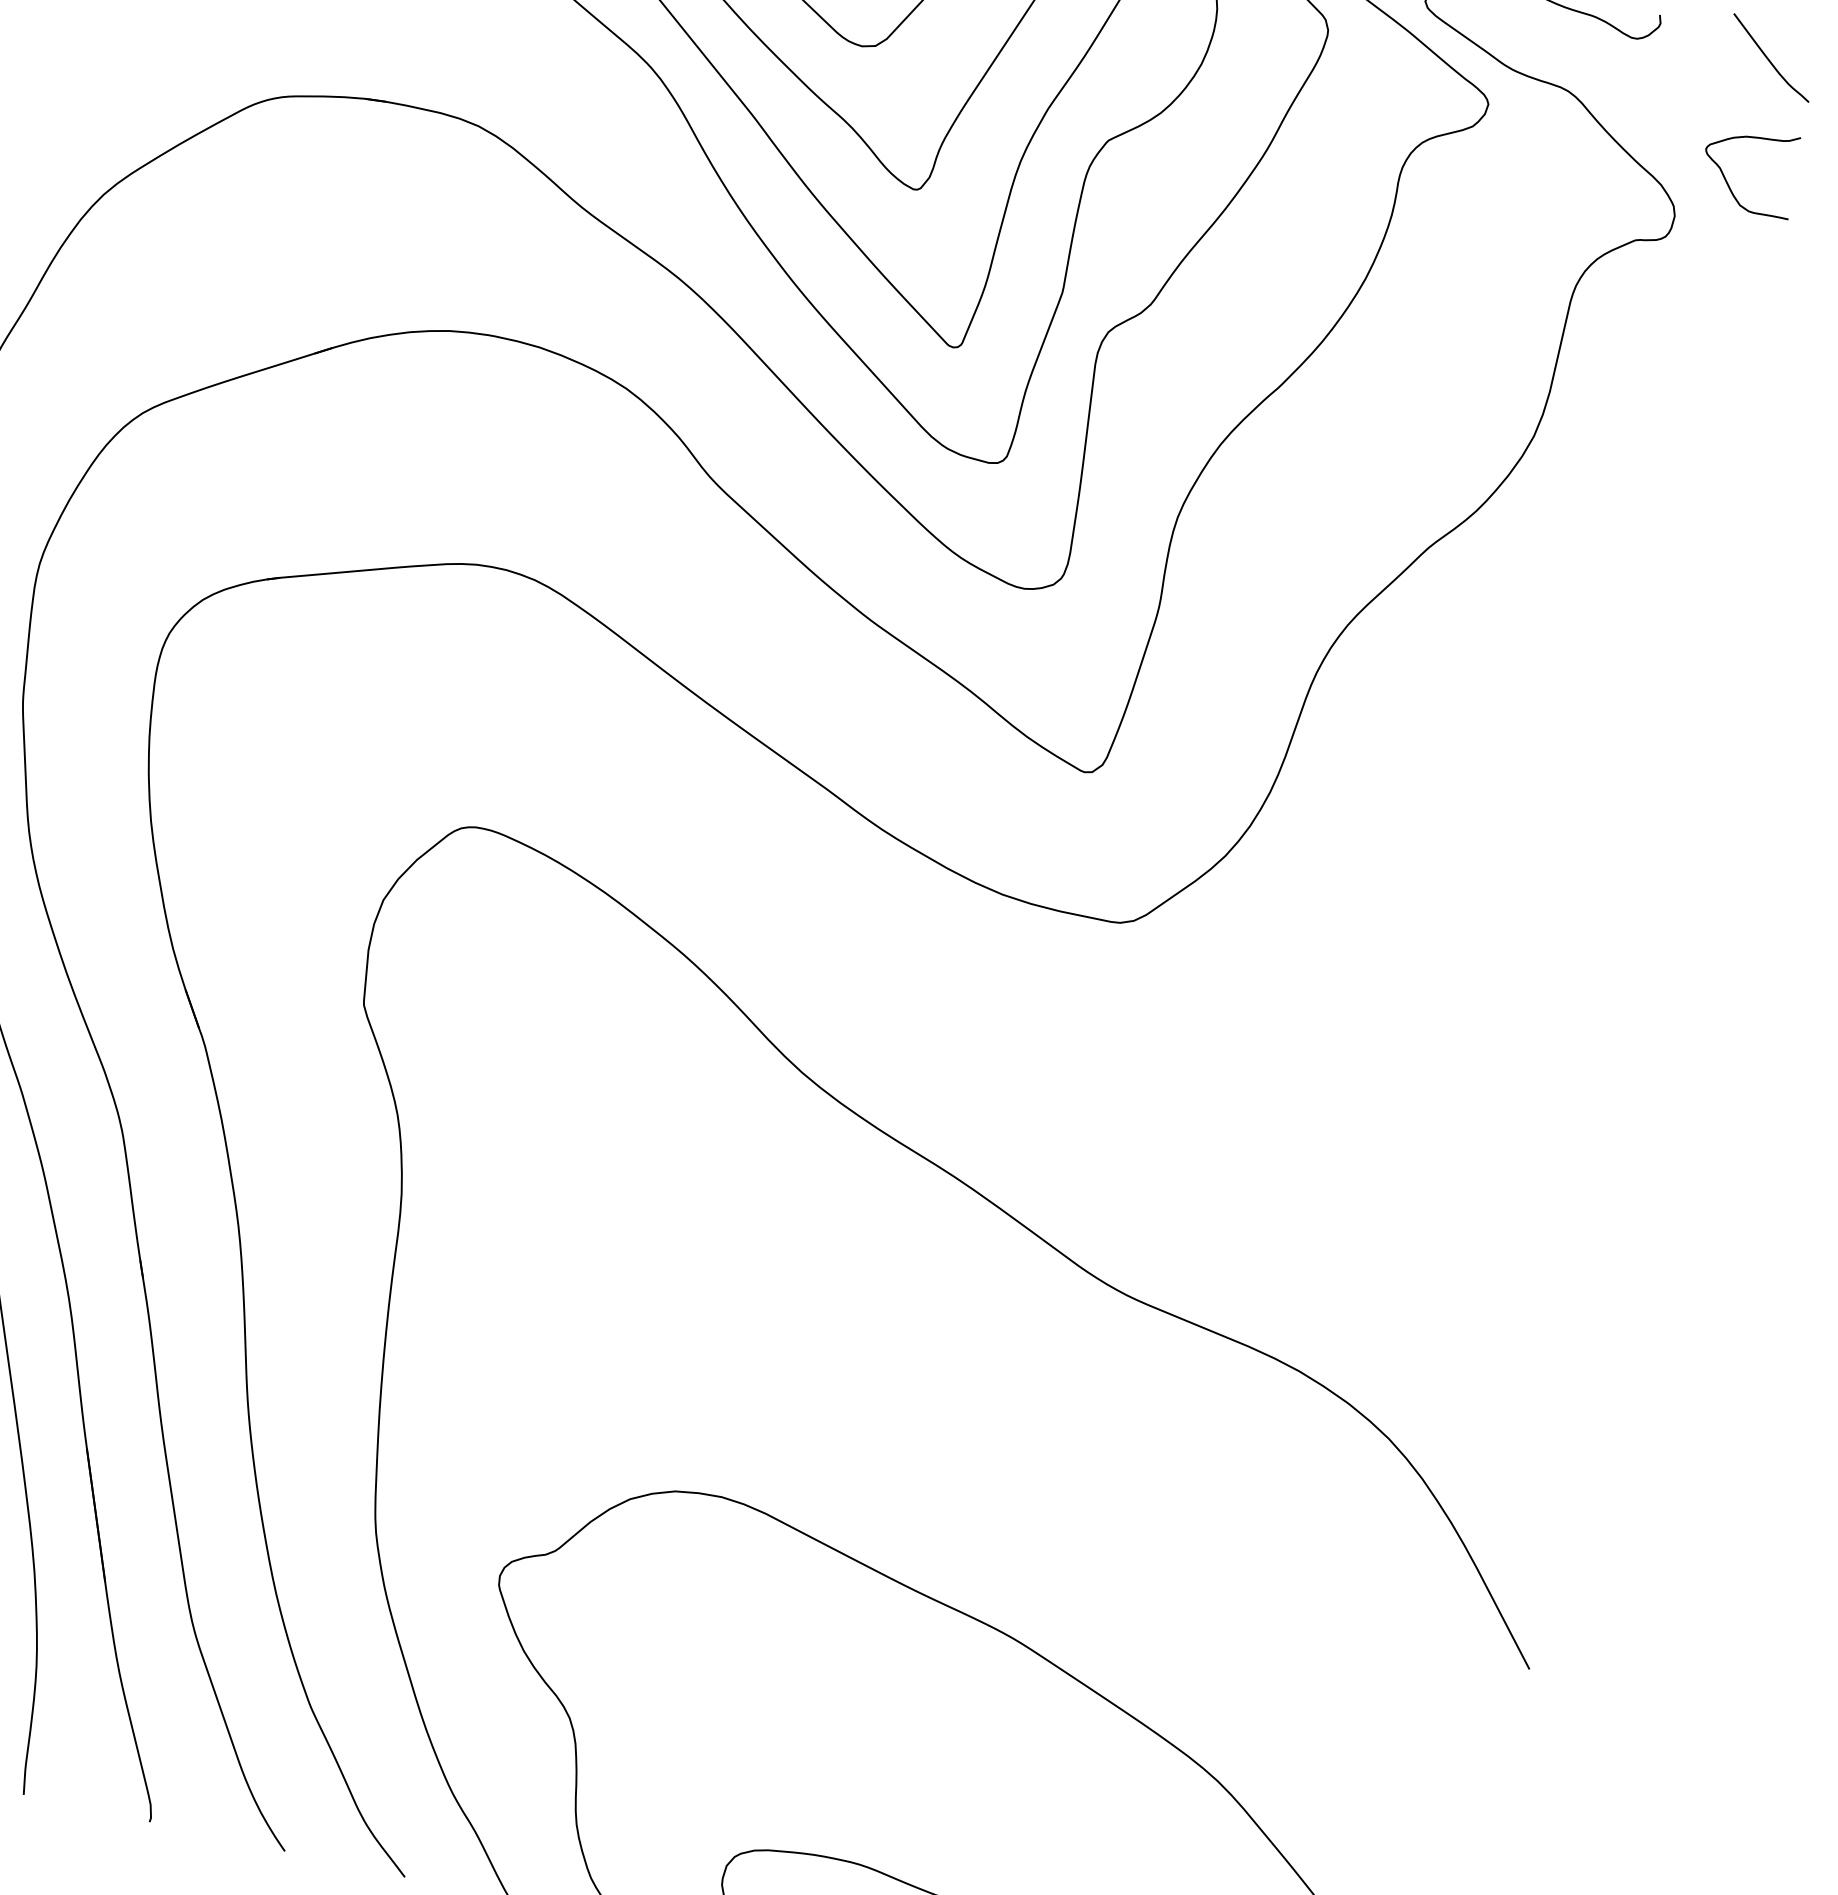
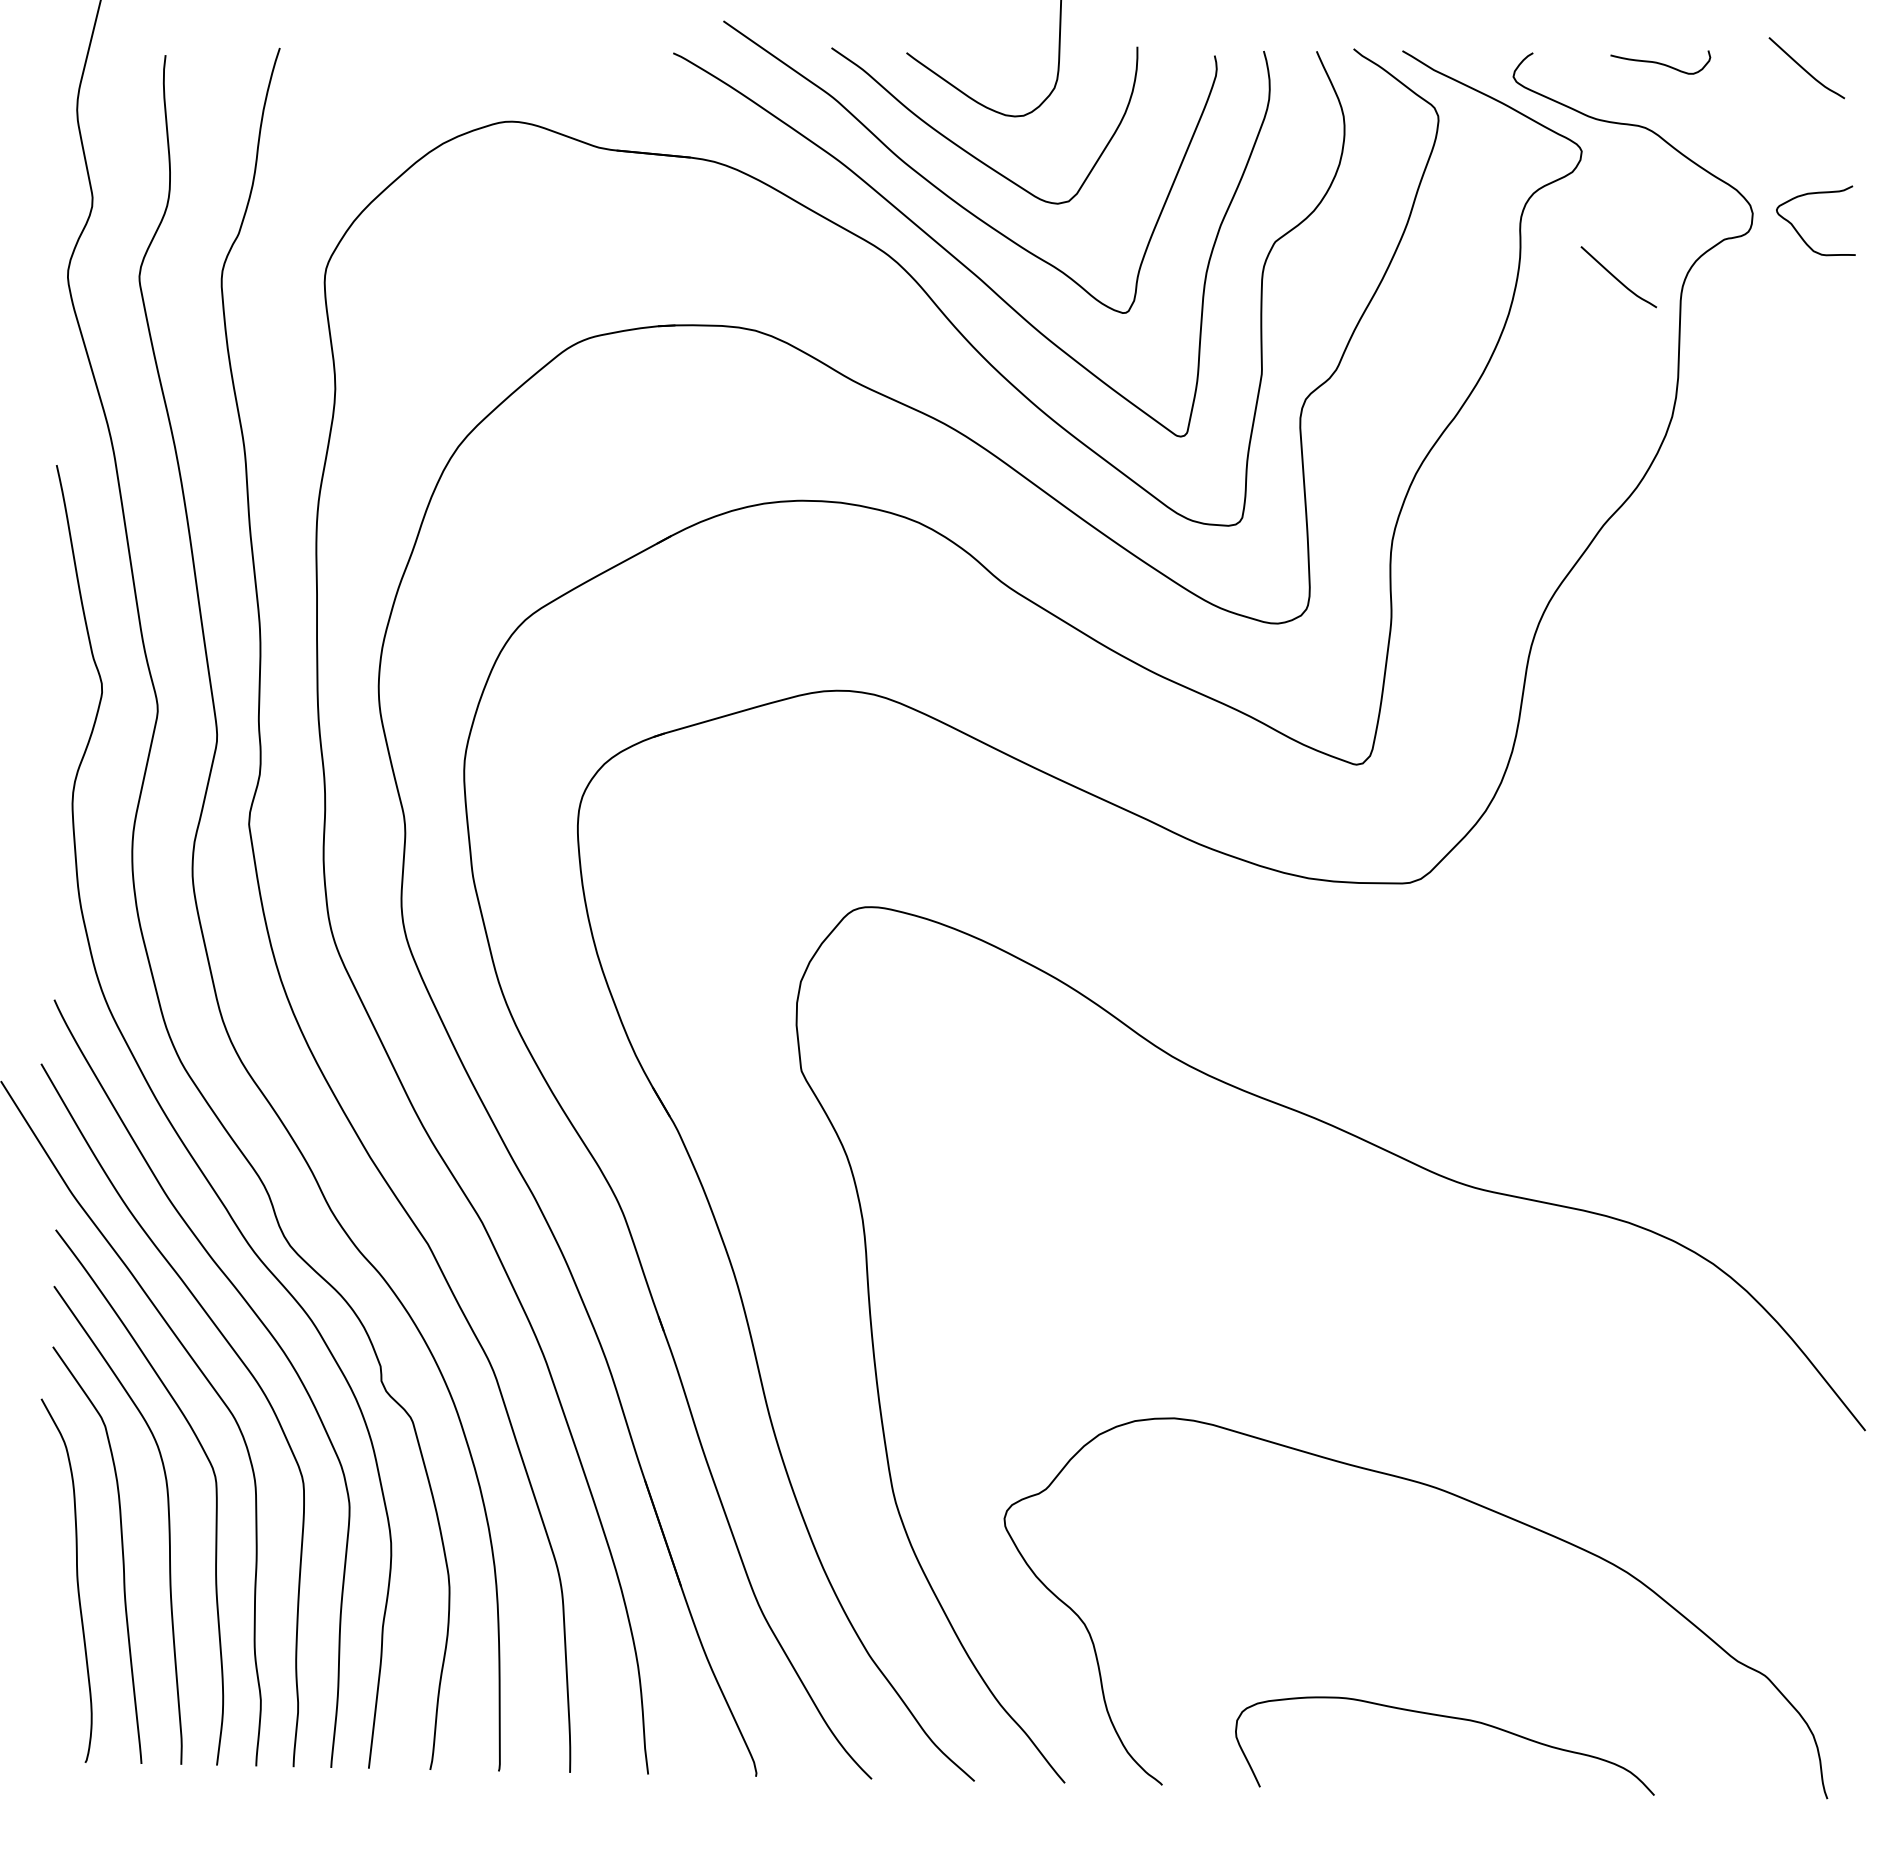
curve: (1726, 178) -> (1798, 231), moved
curve: (1501, 261) -> (1617, 278), added

